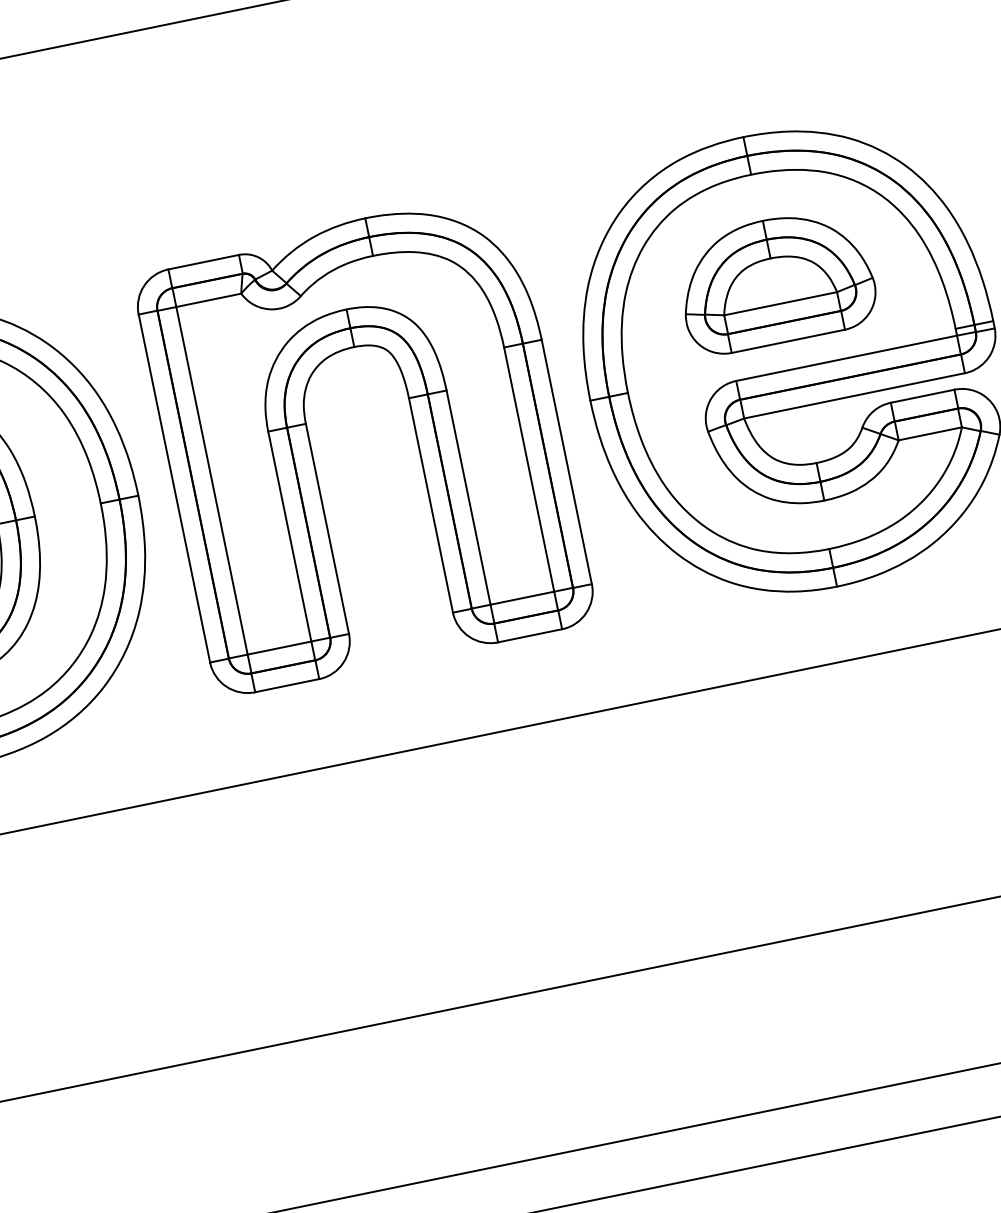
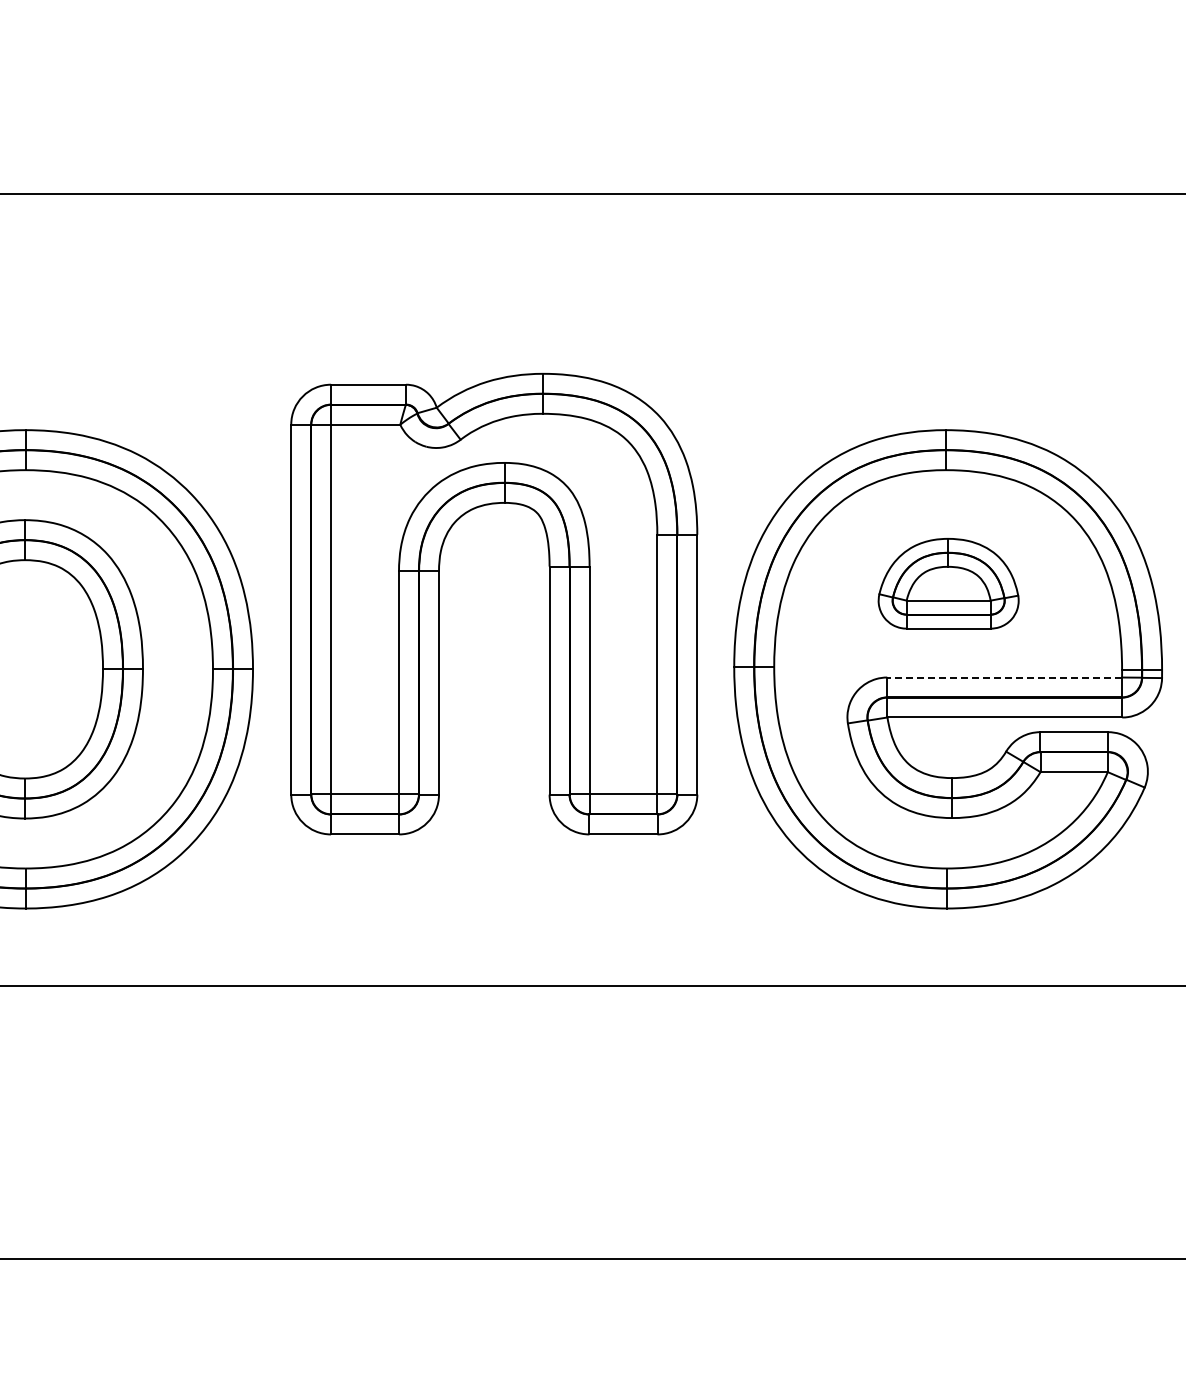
part: (775, 280) -> (948, 583), size x0.7
line: (846, 358) -> (1004, 677), solid -> dashed
part: (312, 454) -> (439, 603), moved

